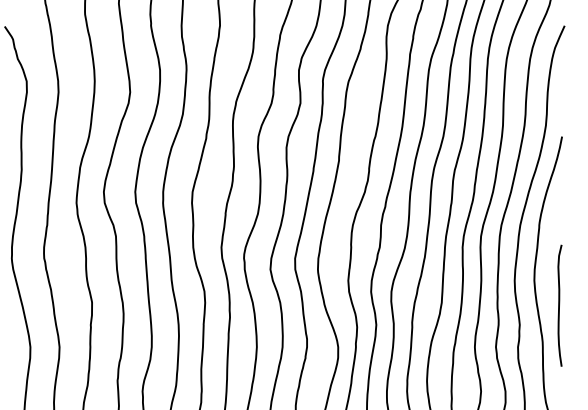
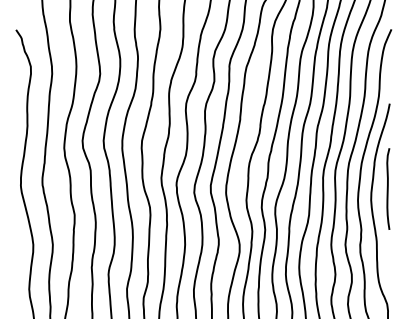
curve: (560, 304) -> (388, 188), moved

